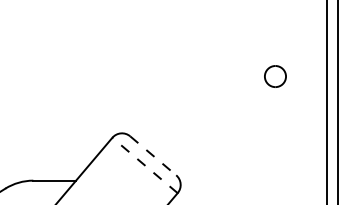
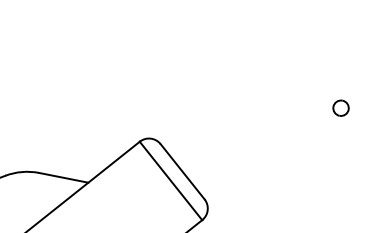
part: (275, 75) -> (341, 107), size x0.62
line: (153, 156) -> (182, 172), dashed -> solid
line: (145, 165) -> (171, 181), dashed -> solid

